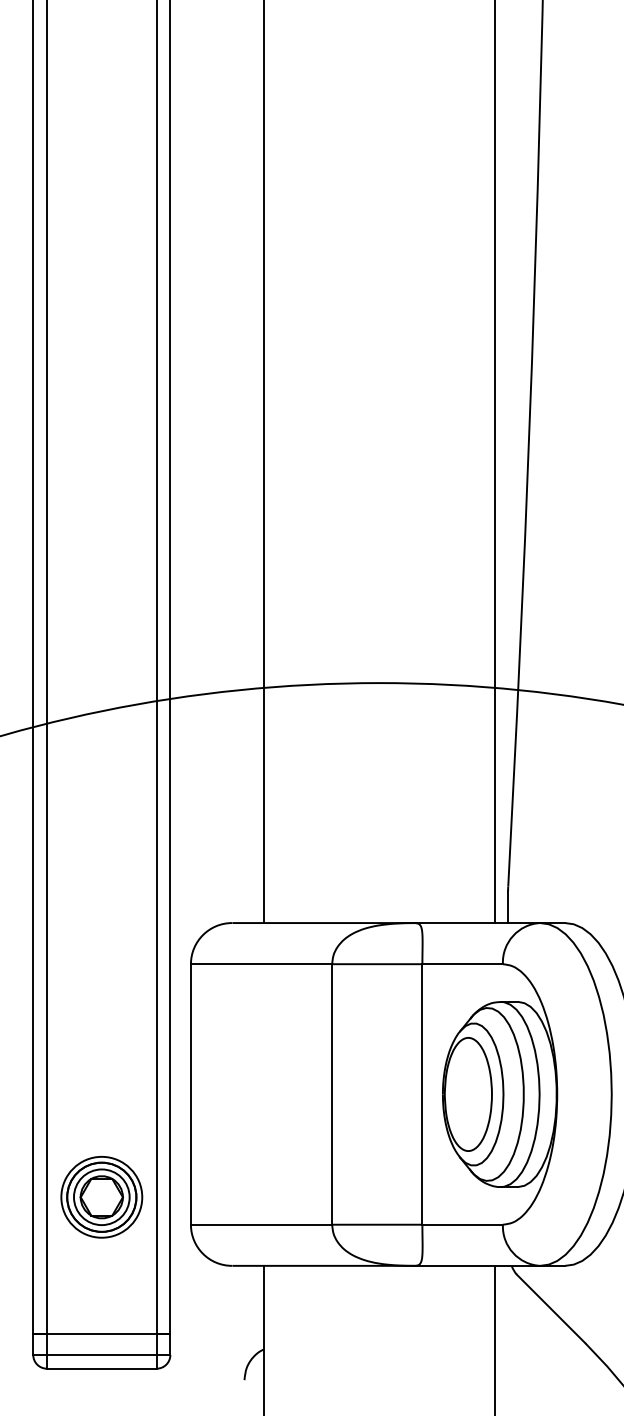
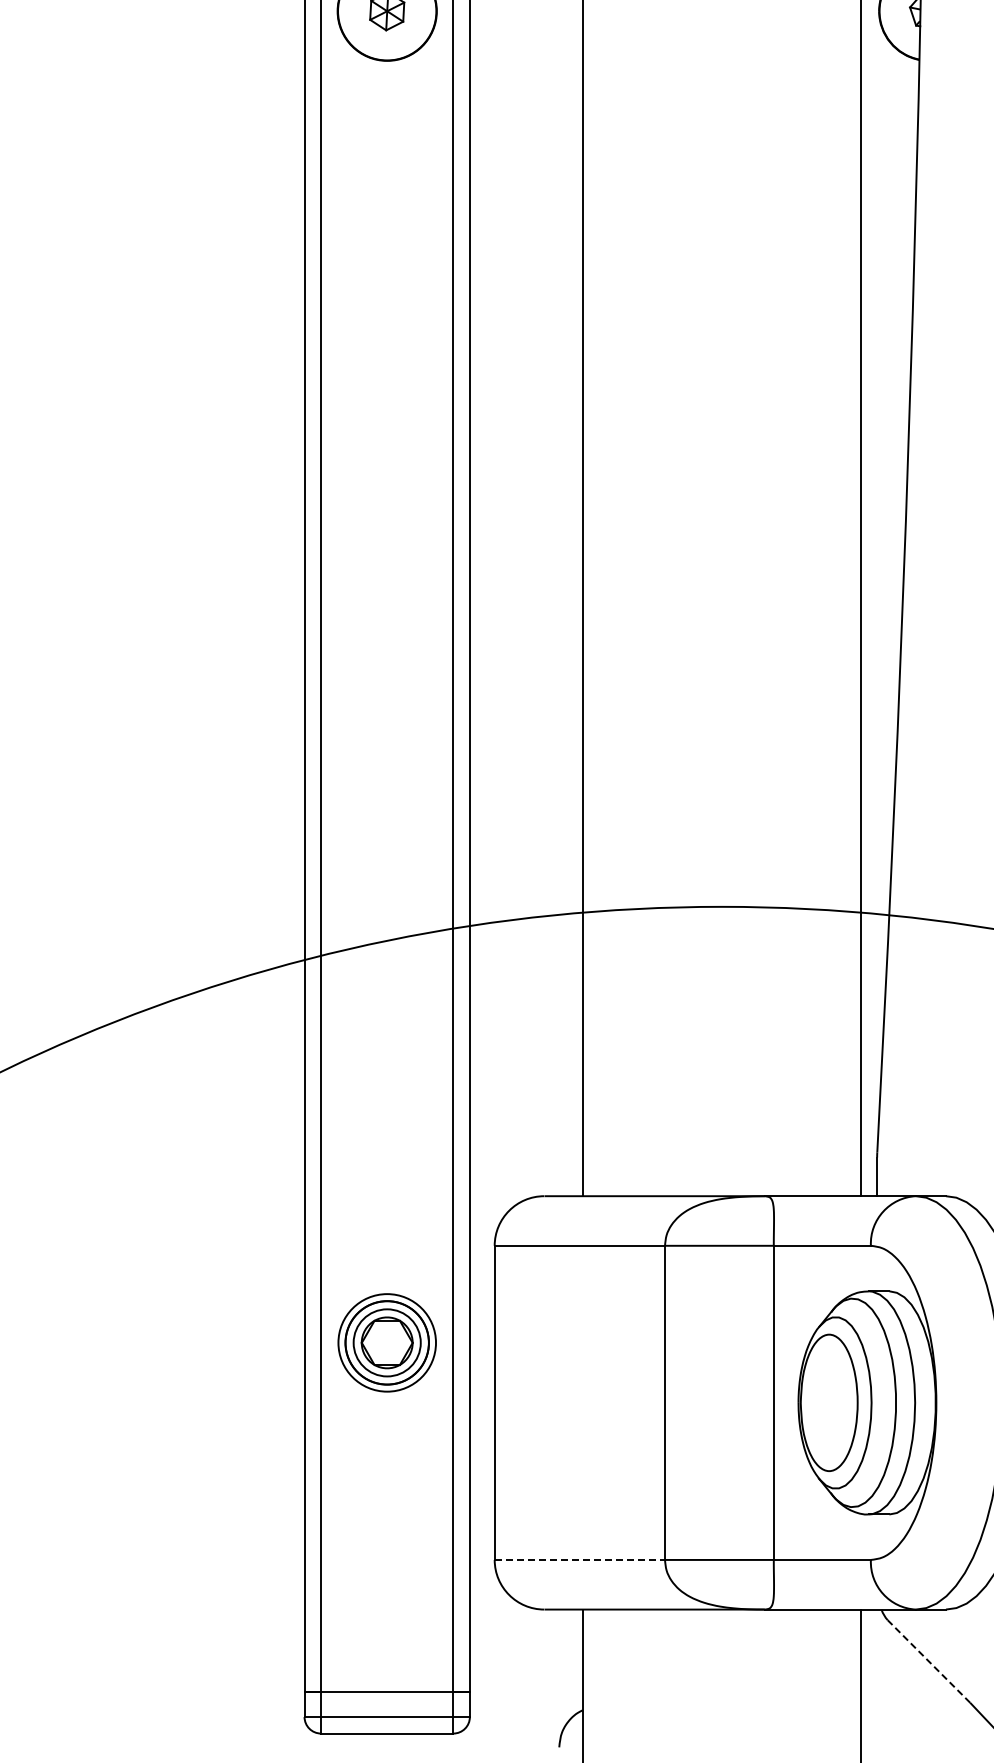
part: (101, 1196) -> (386, 1342), moved
line: (262, 1224) -> (580, 1559), solid -> dashed
line: (550, 1308) -> (928, 1661), solid -> dashed

